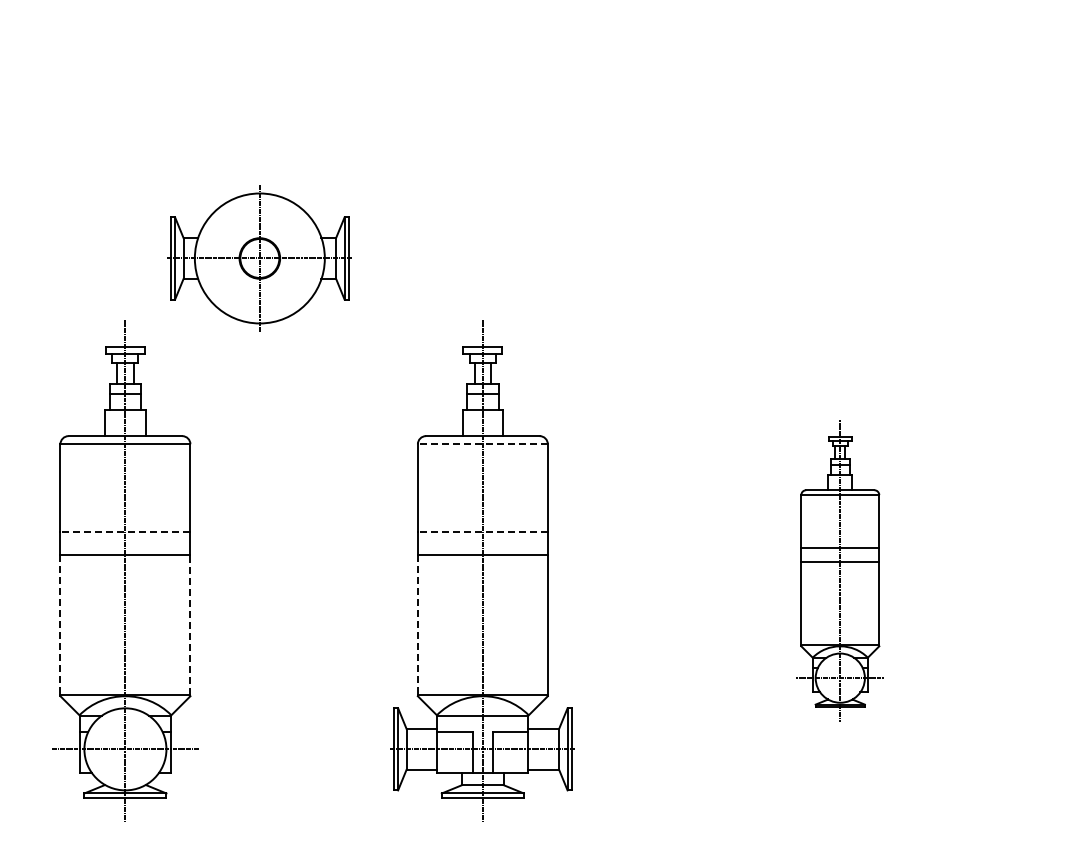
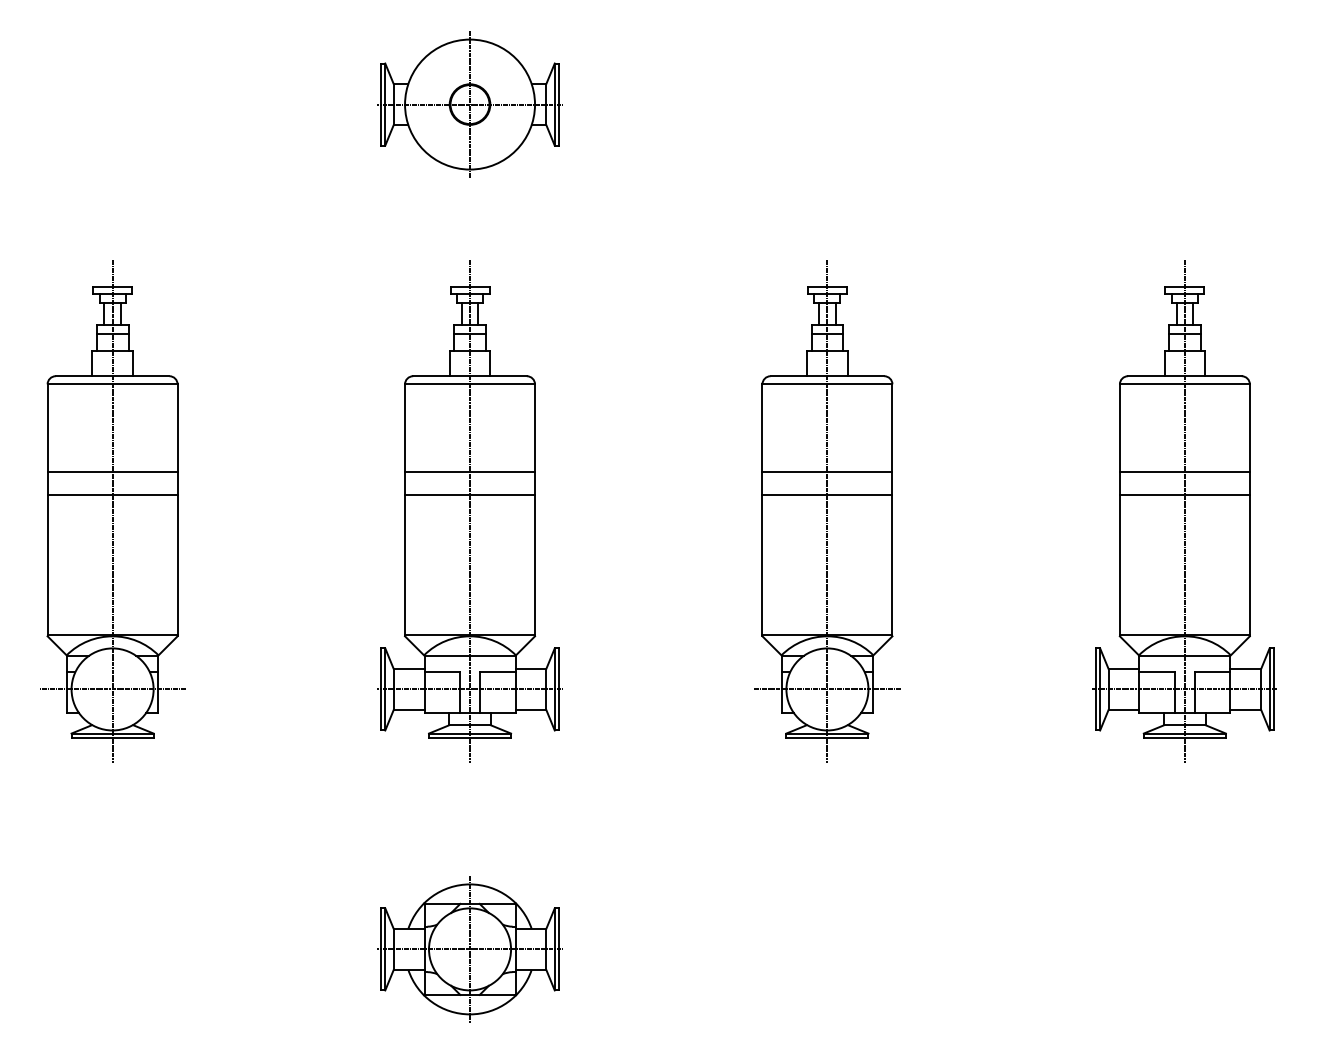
part: (259, 258) -> (469, 104), moved
line: (483, 444) -> (470, 384), dashed -> solid
line: (125, 532) -> (112, 472), dashed -> solid
line: (483, 532) -> (470, 472), dashed -> solid
part: (840, 571) -> (827, 511), size x1.67
line: (60, 624) -> (47, 564), dashed -> solid
line: (190, 624) -> (177, 564), dashed -> solid
line: (418, 624) -> (405, 564), dashed -> solid

